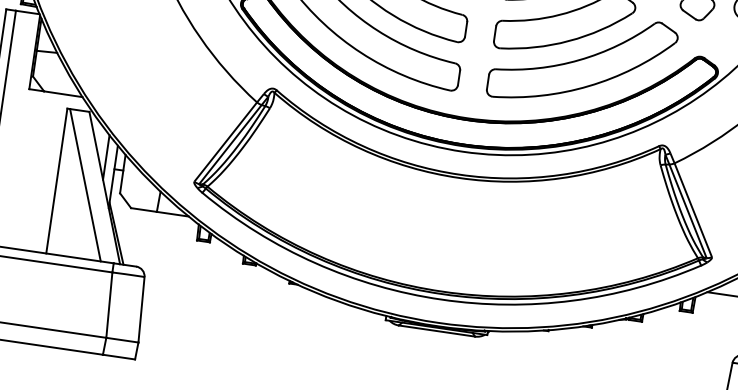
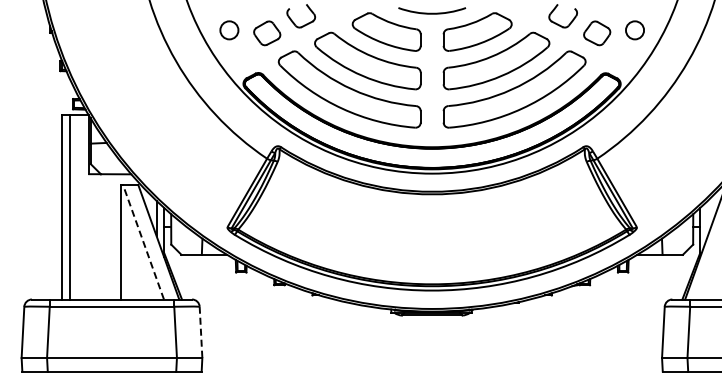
line: (85, 185) -> (143, 242), solid -> dashed
line: (142, 310) -> (201, 332), solid -> dashed

